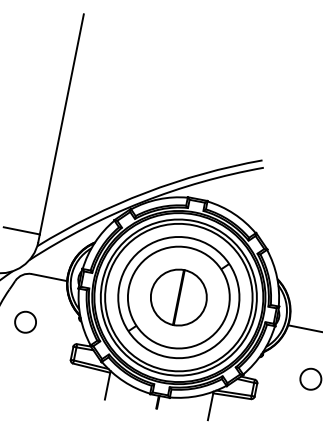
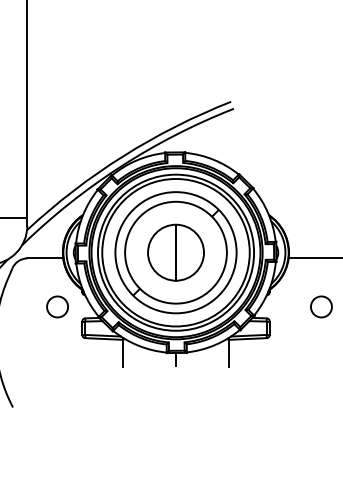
circle: (25, 321) -> (57, 306), moved

